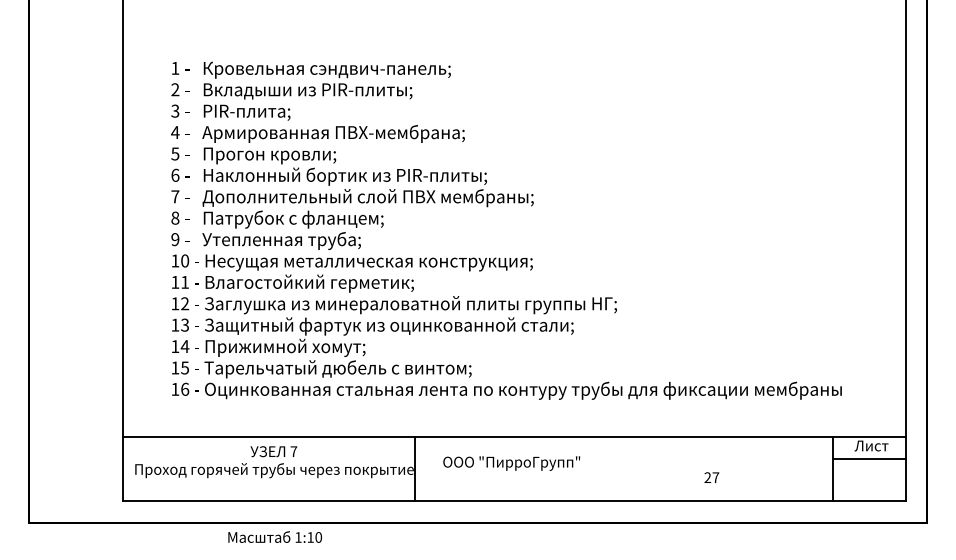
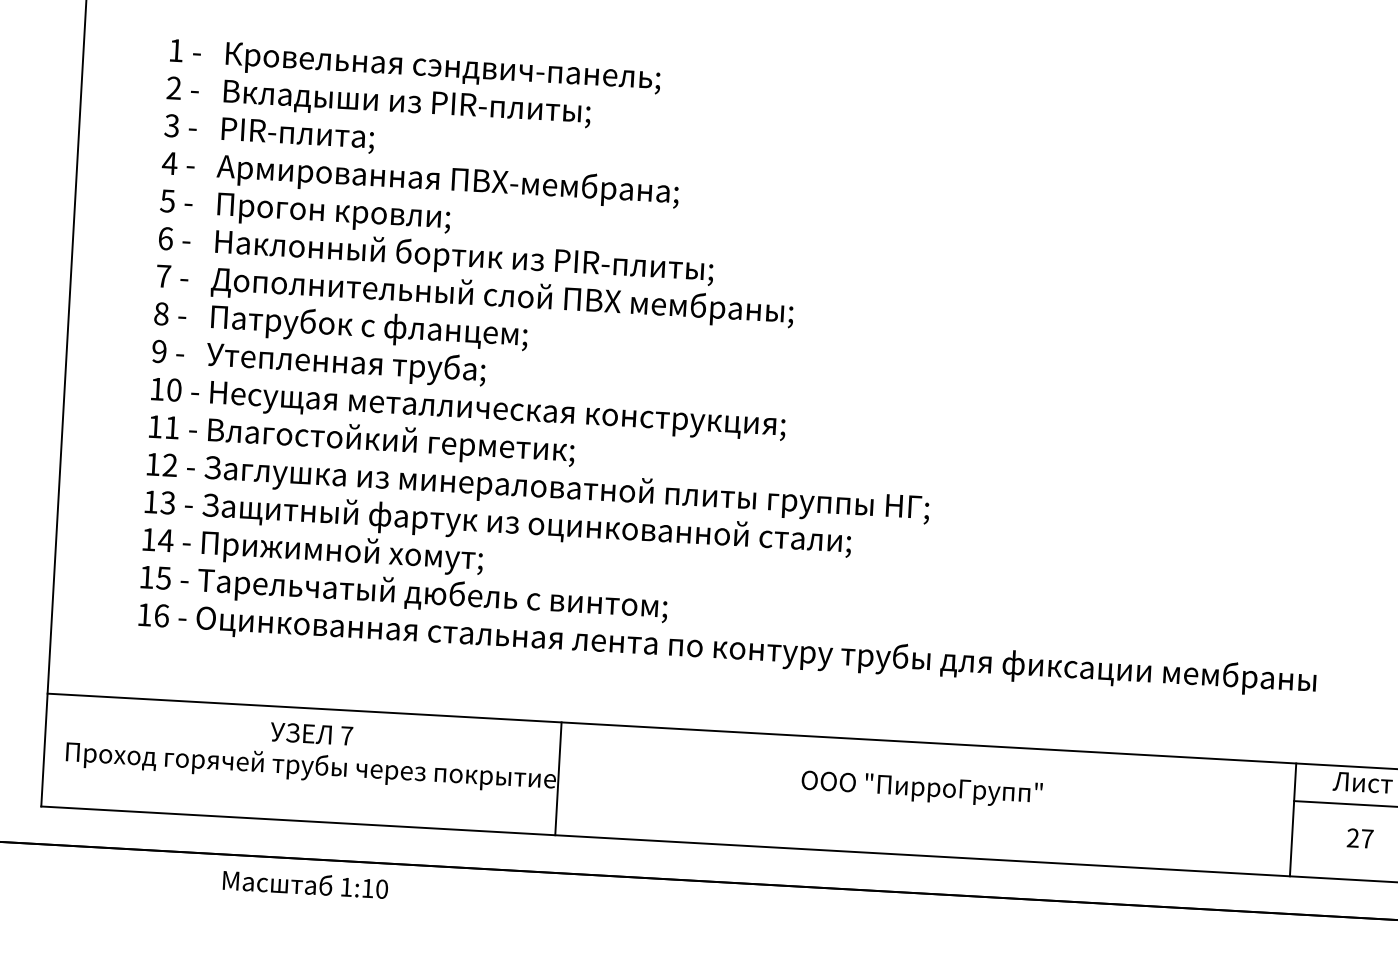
text: (511, 463) -> (921, 788), moved
text: (711, 477) -> (1359, 838), moved

